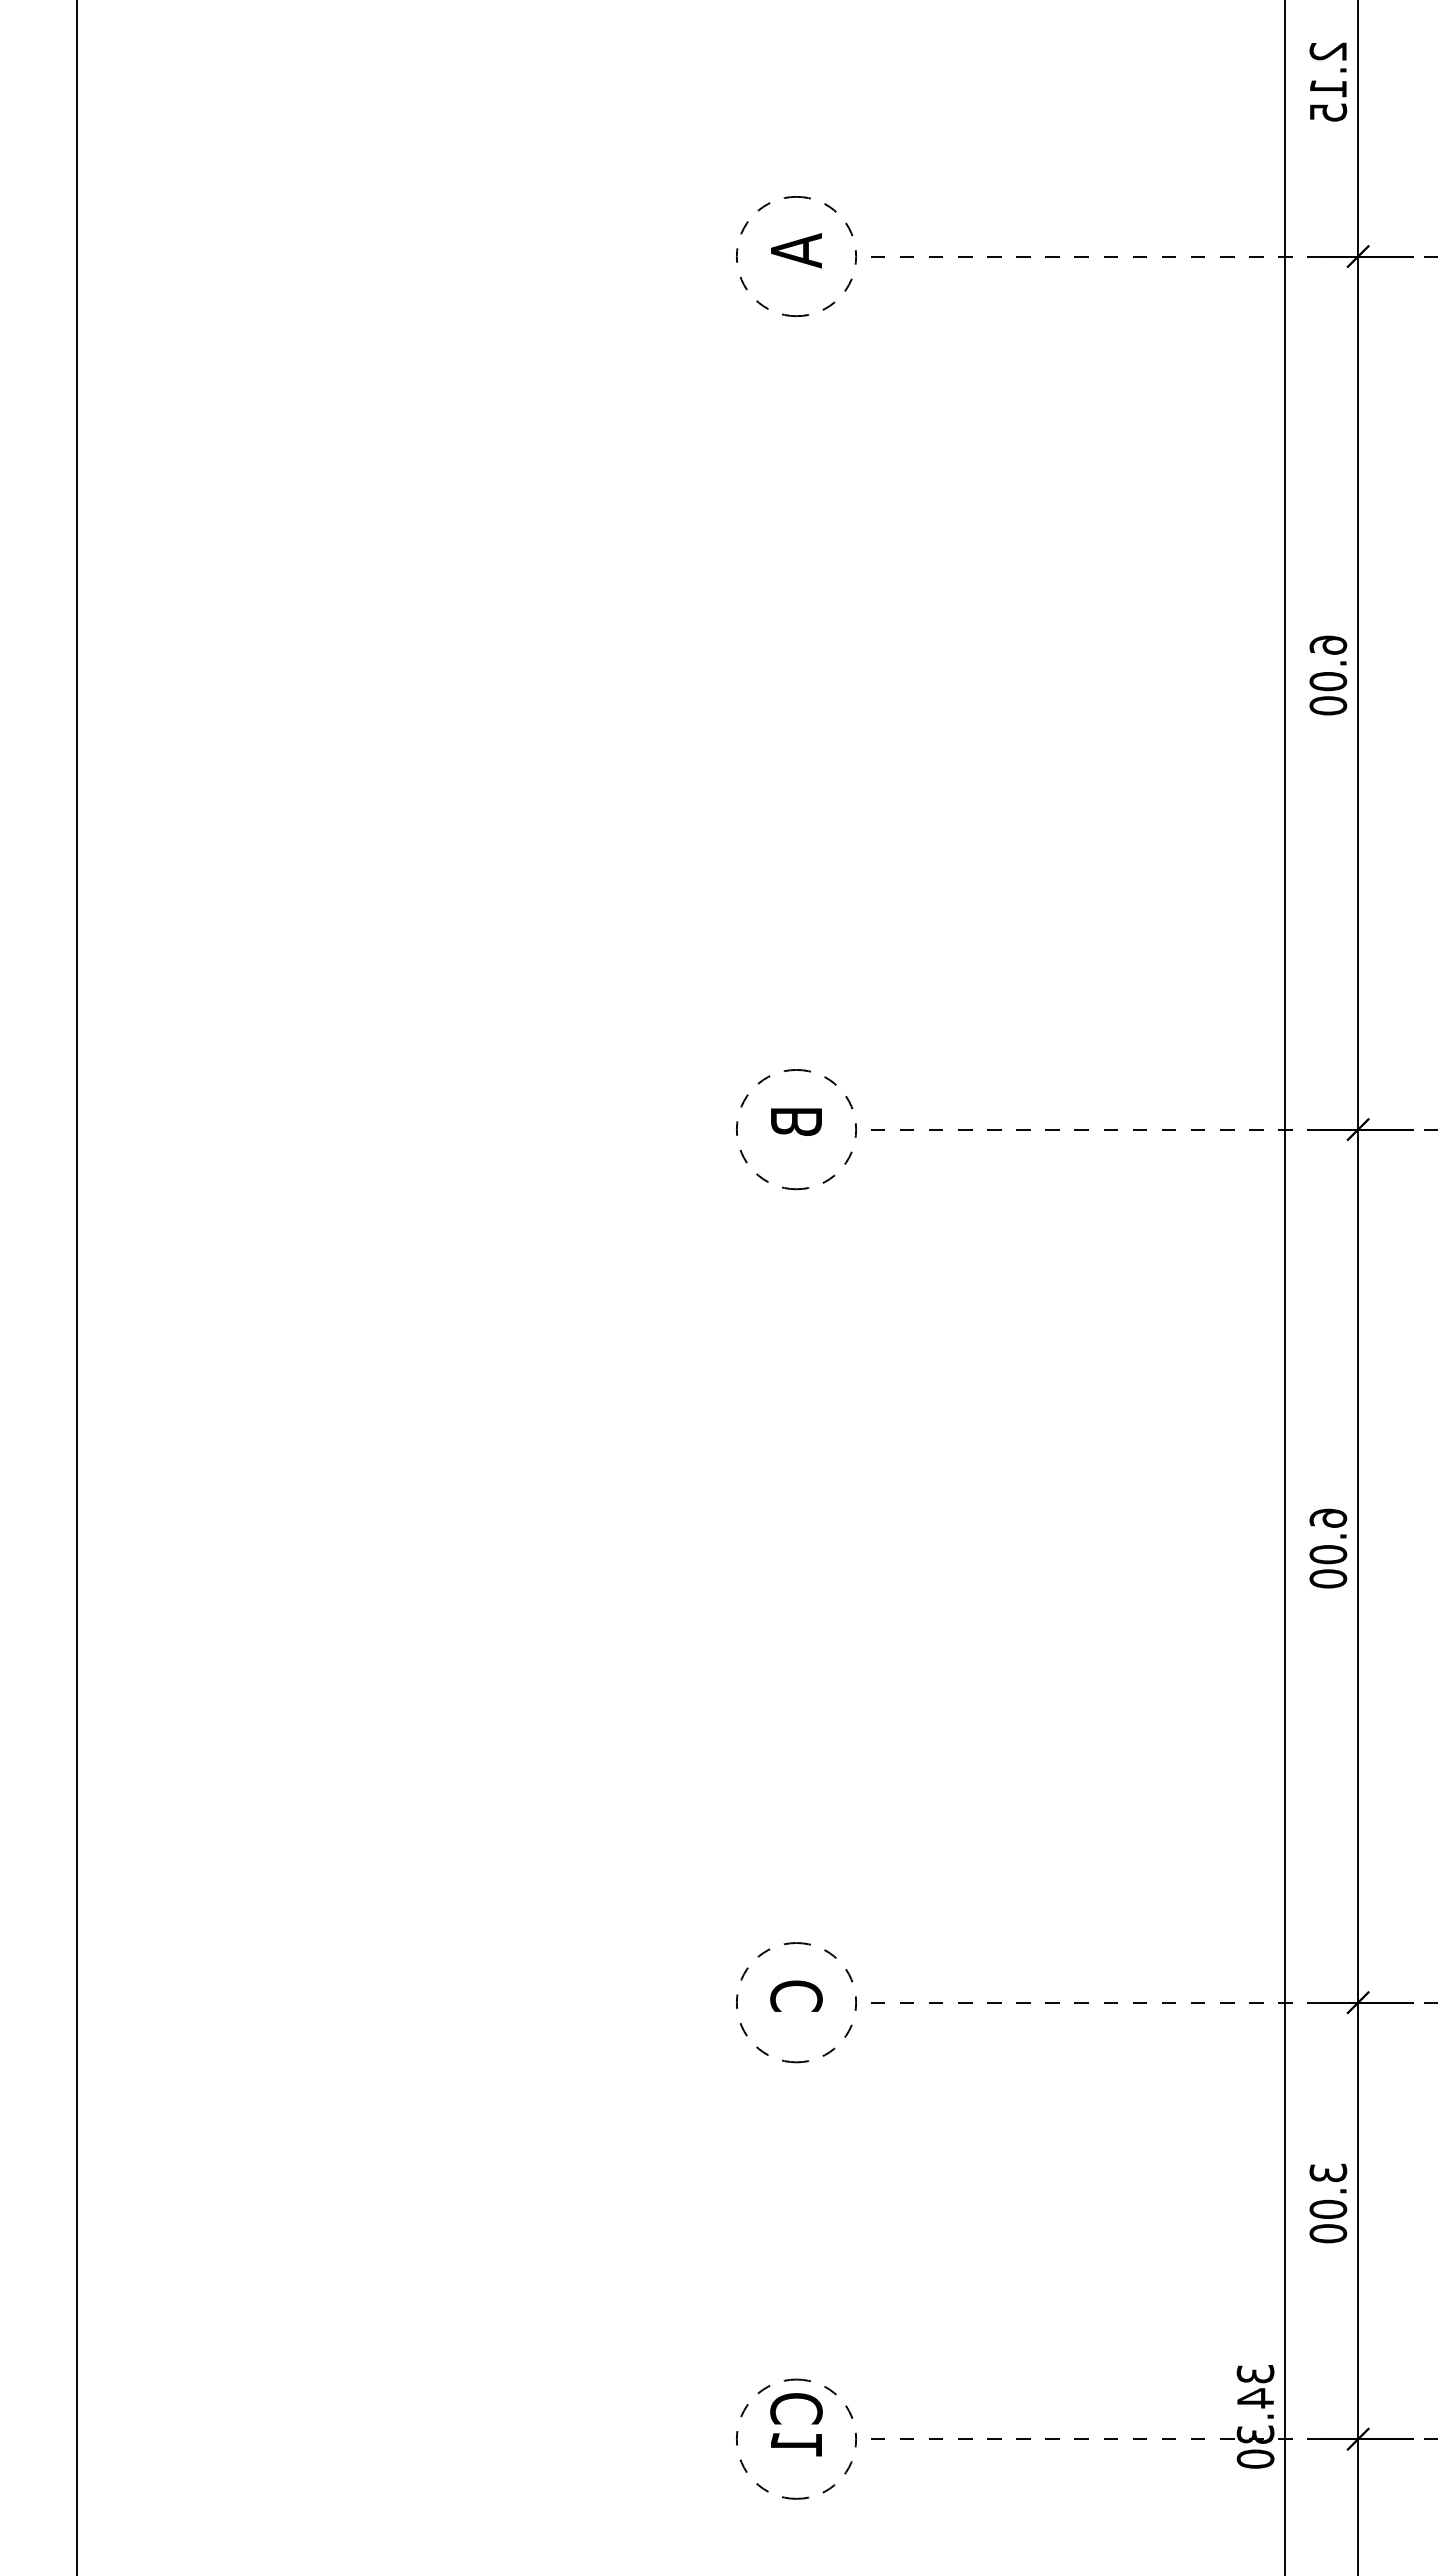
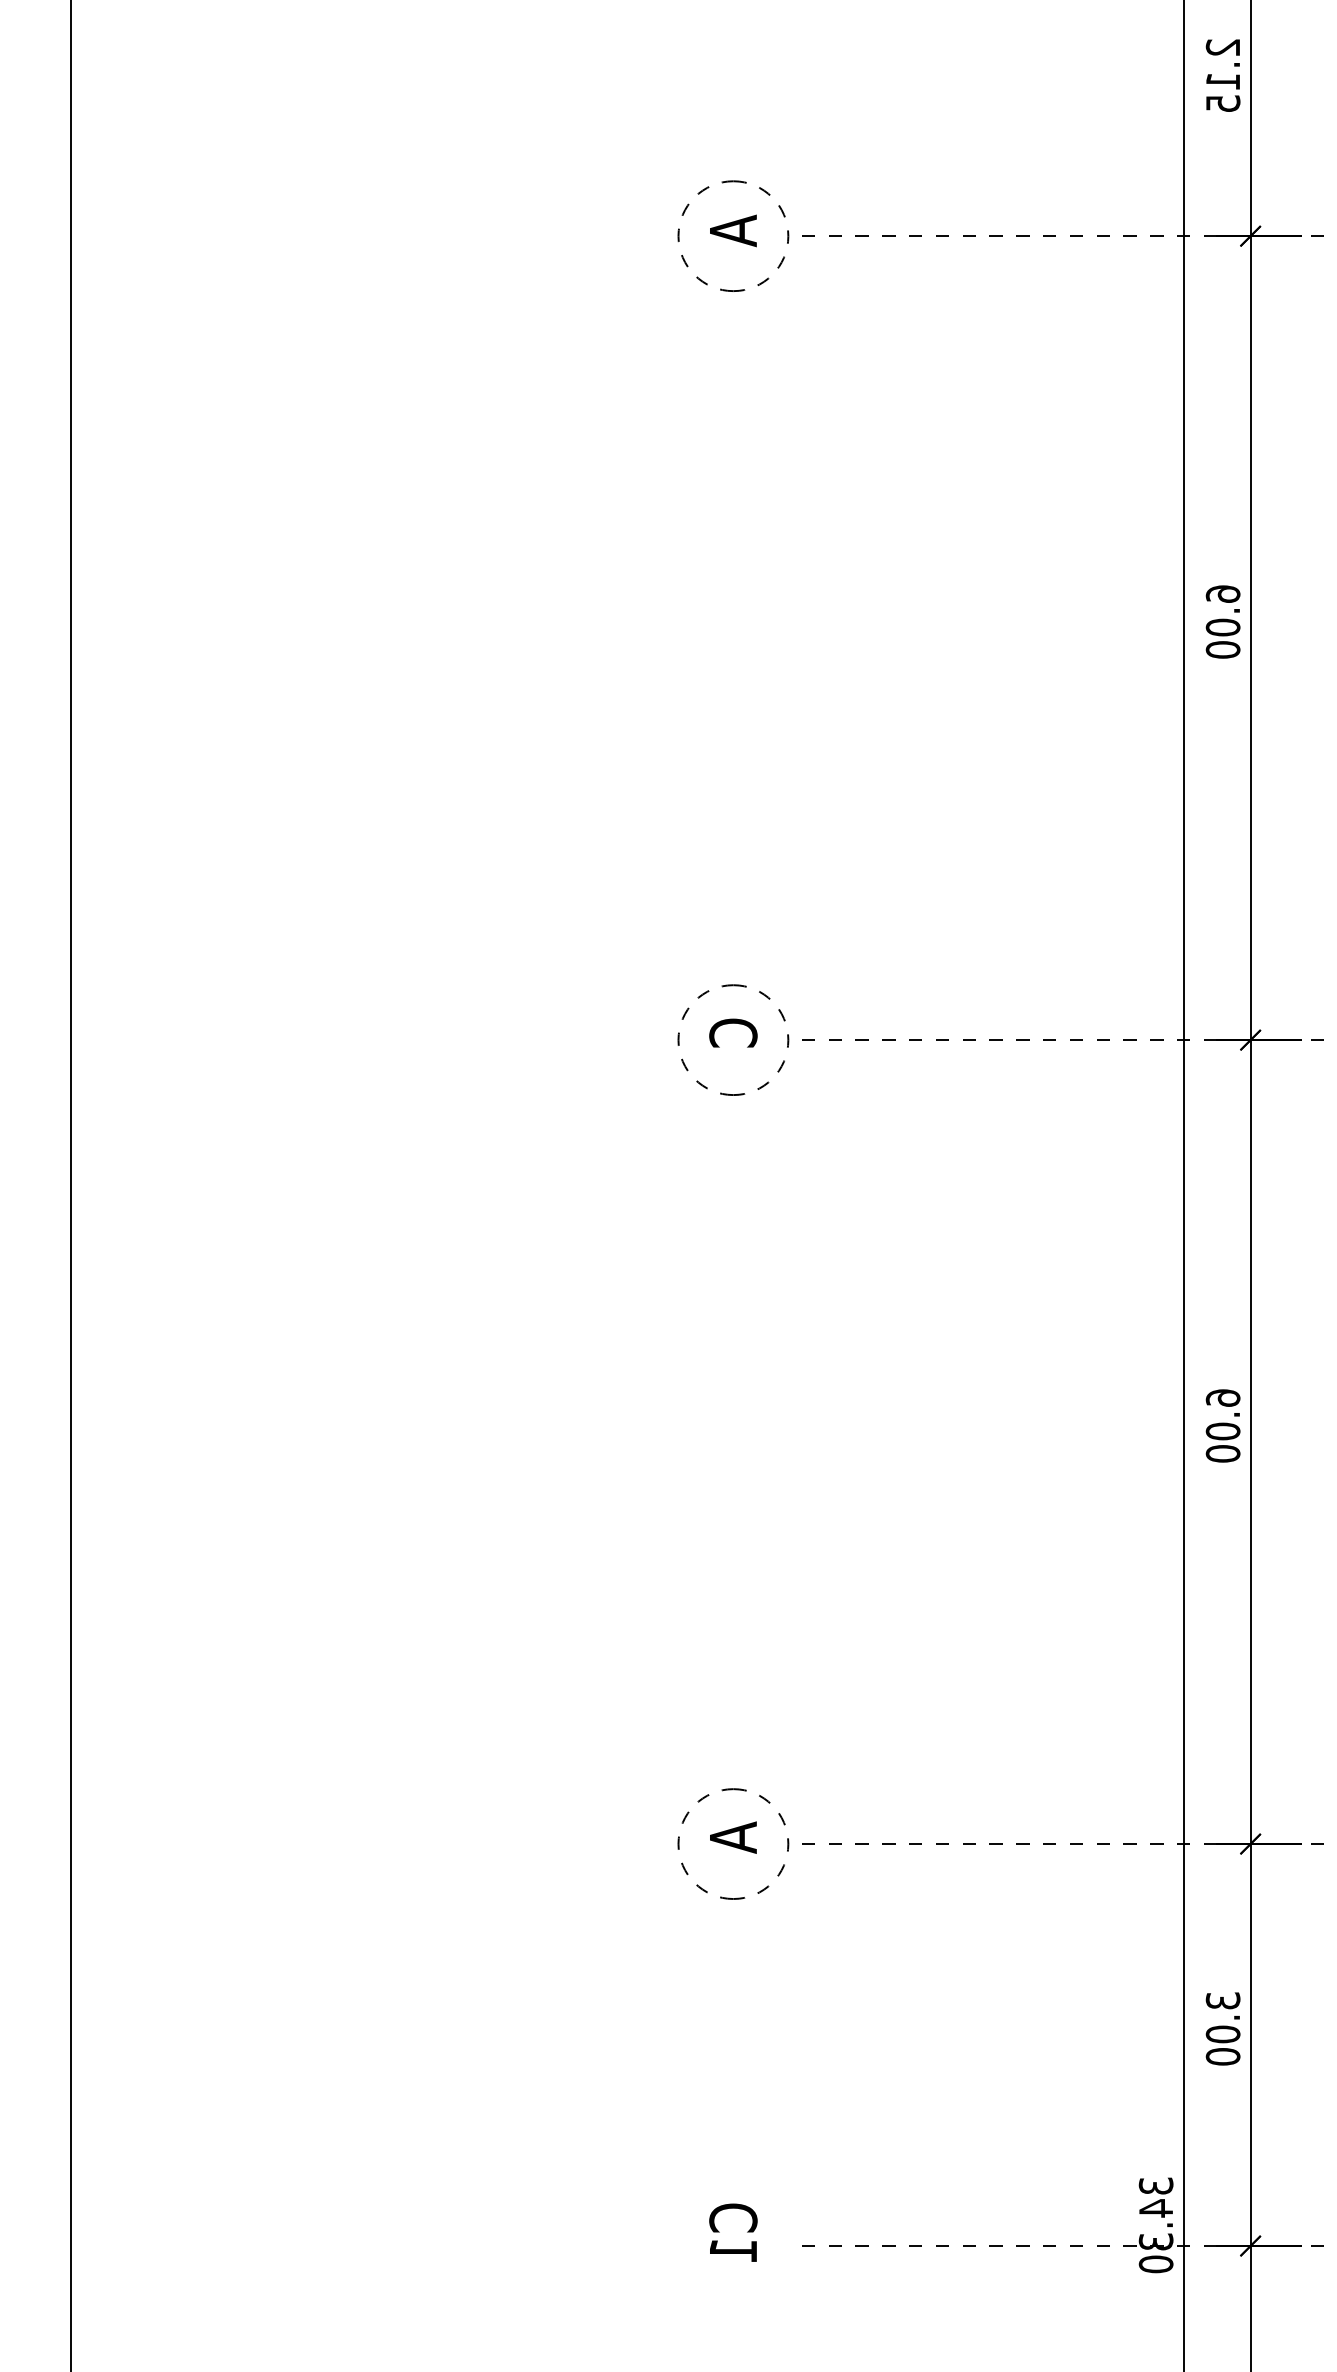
text: (796, 1121) -> (733, 1032), B -> C
text: (796, 1995) -> (733, 1837), C -> A
part: (788, 2381) -> (726, 2192), removed

